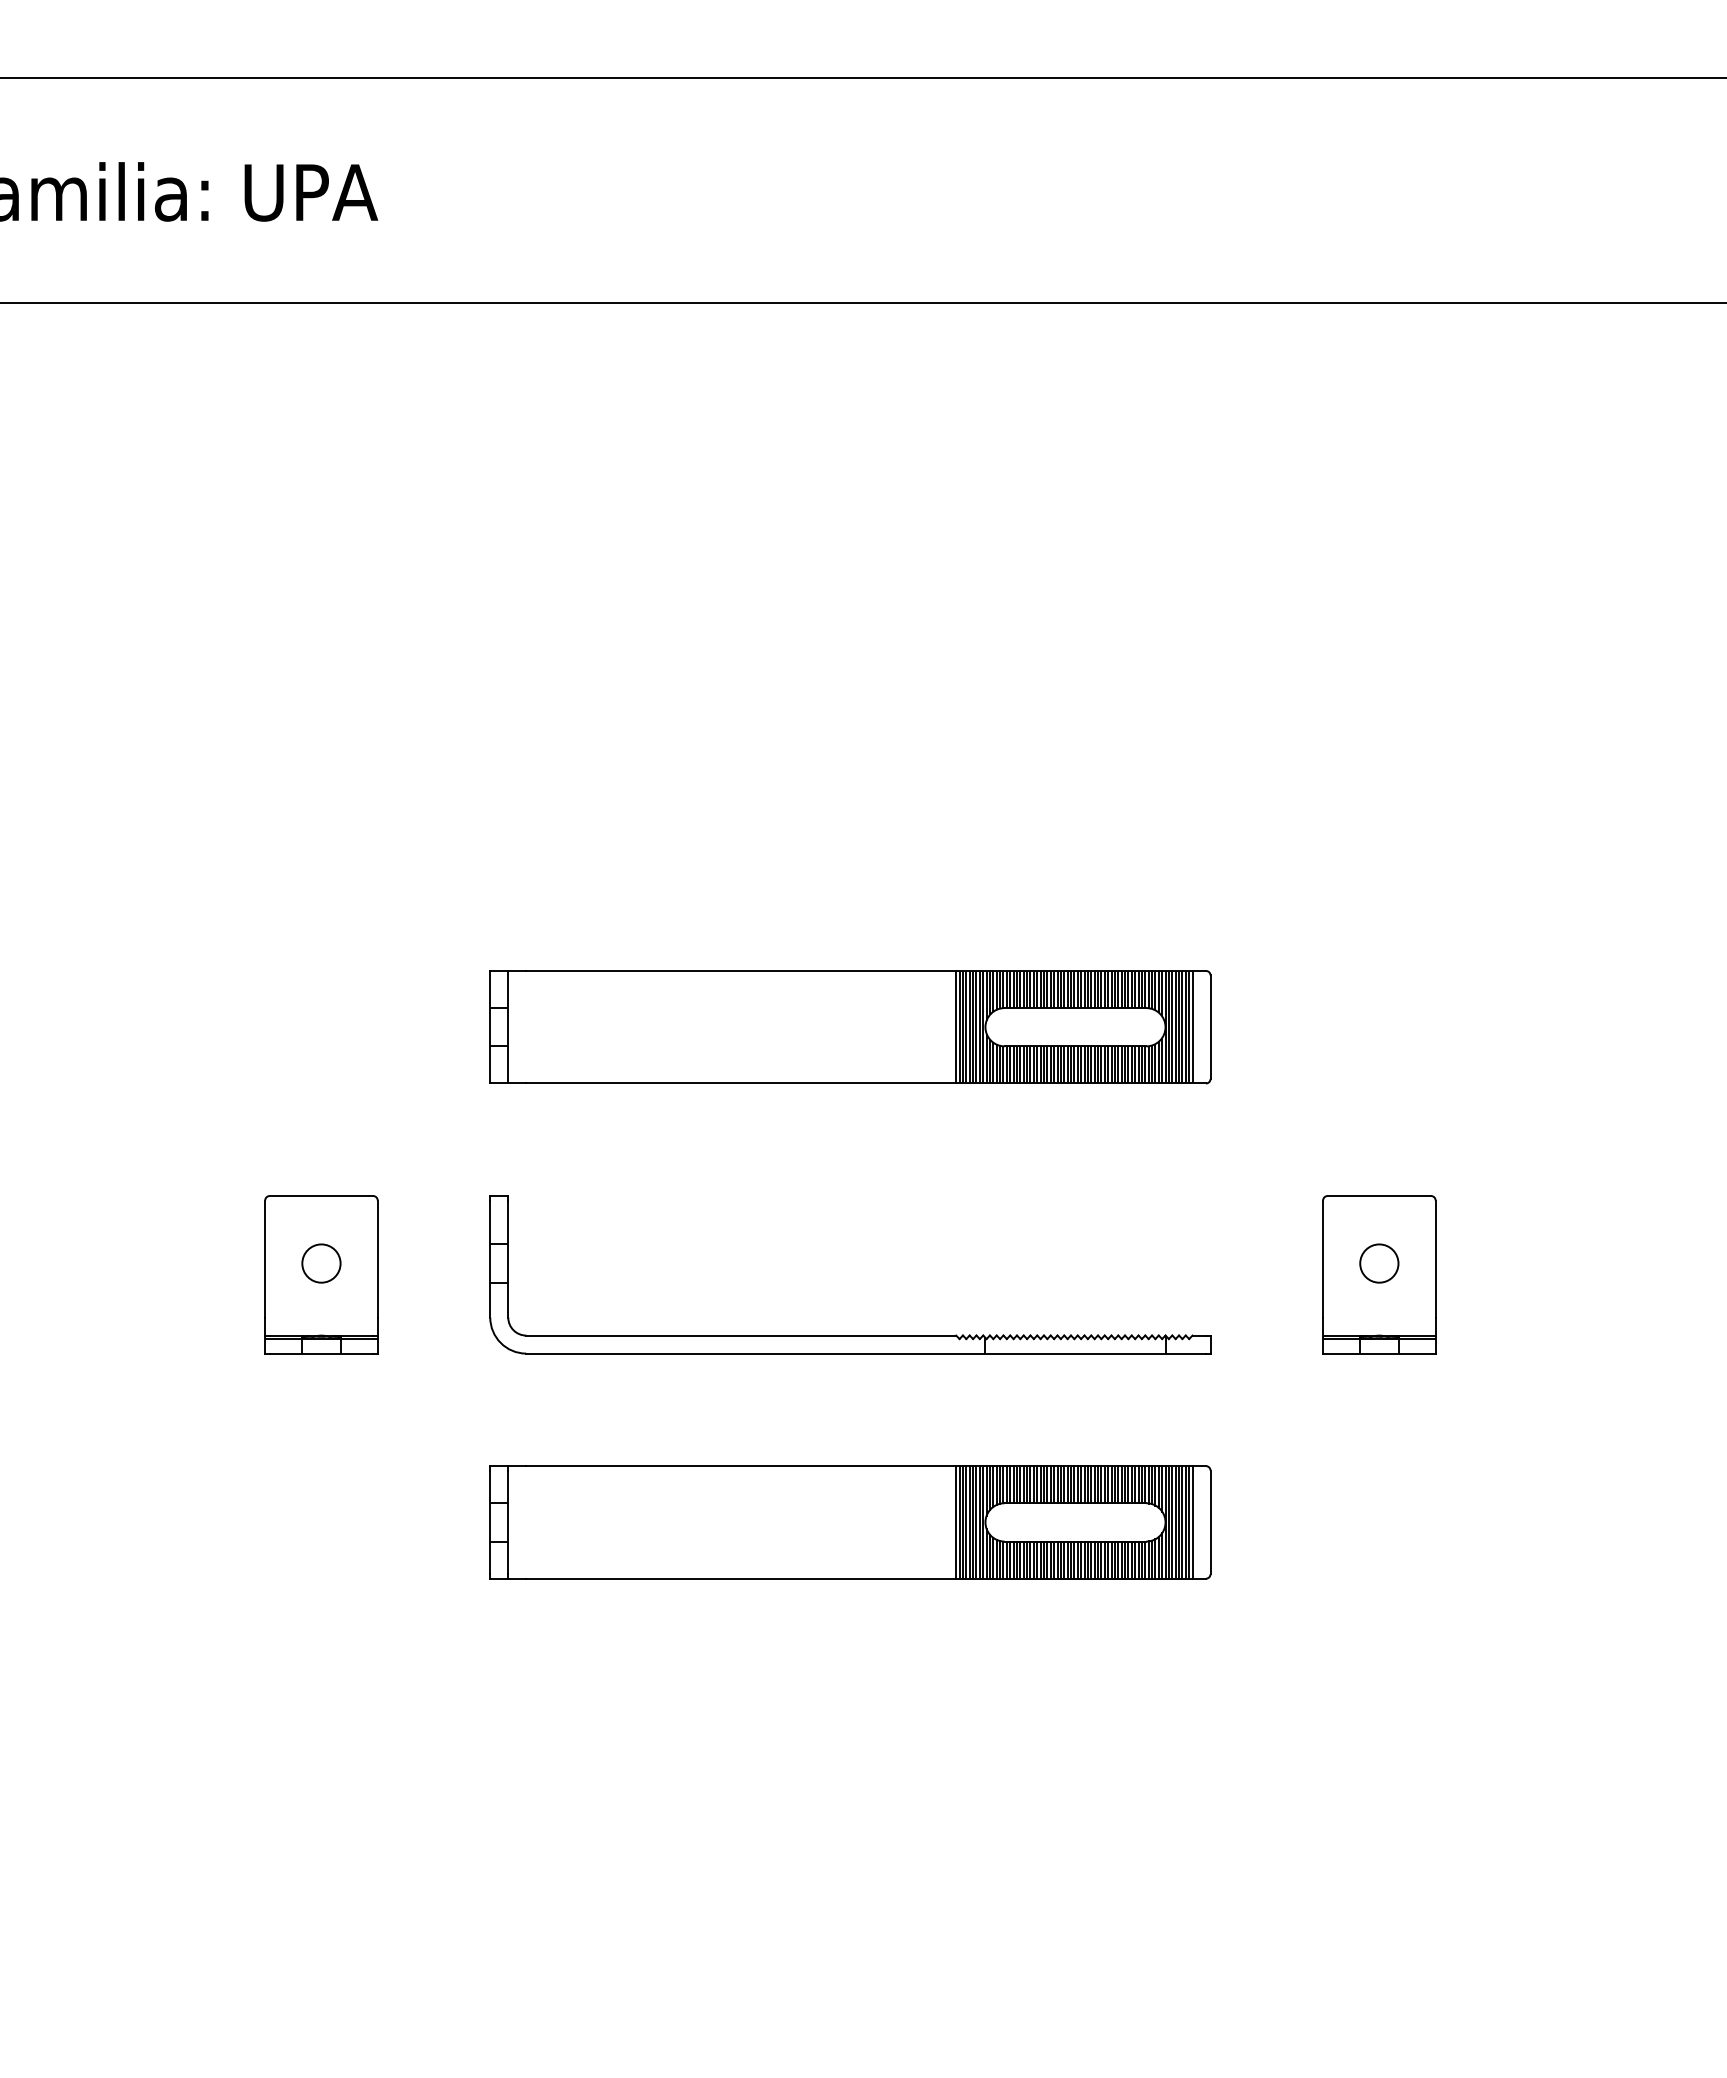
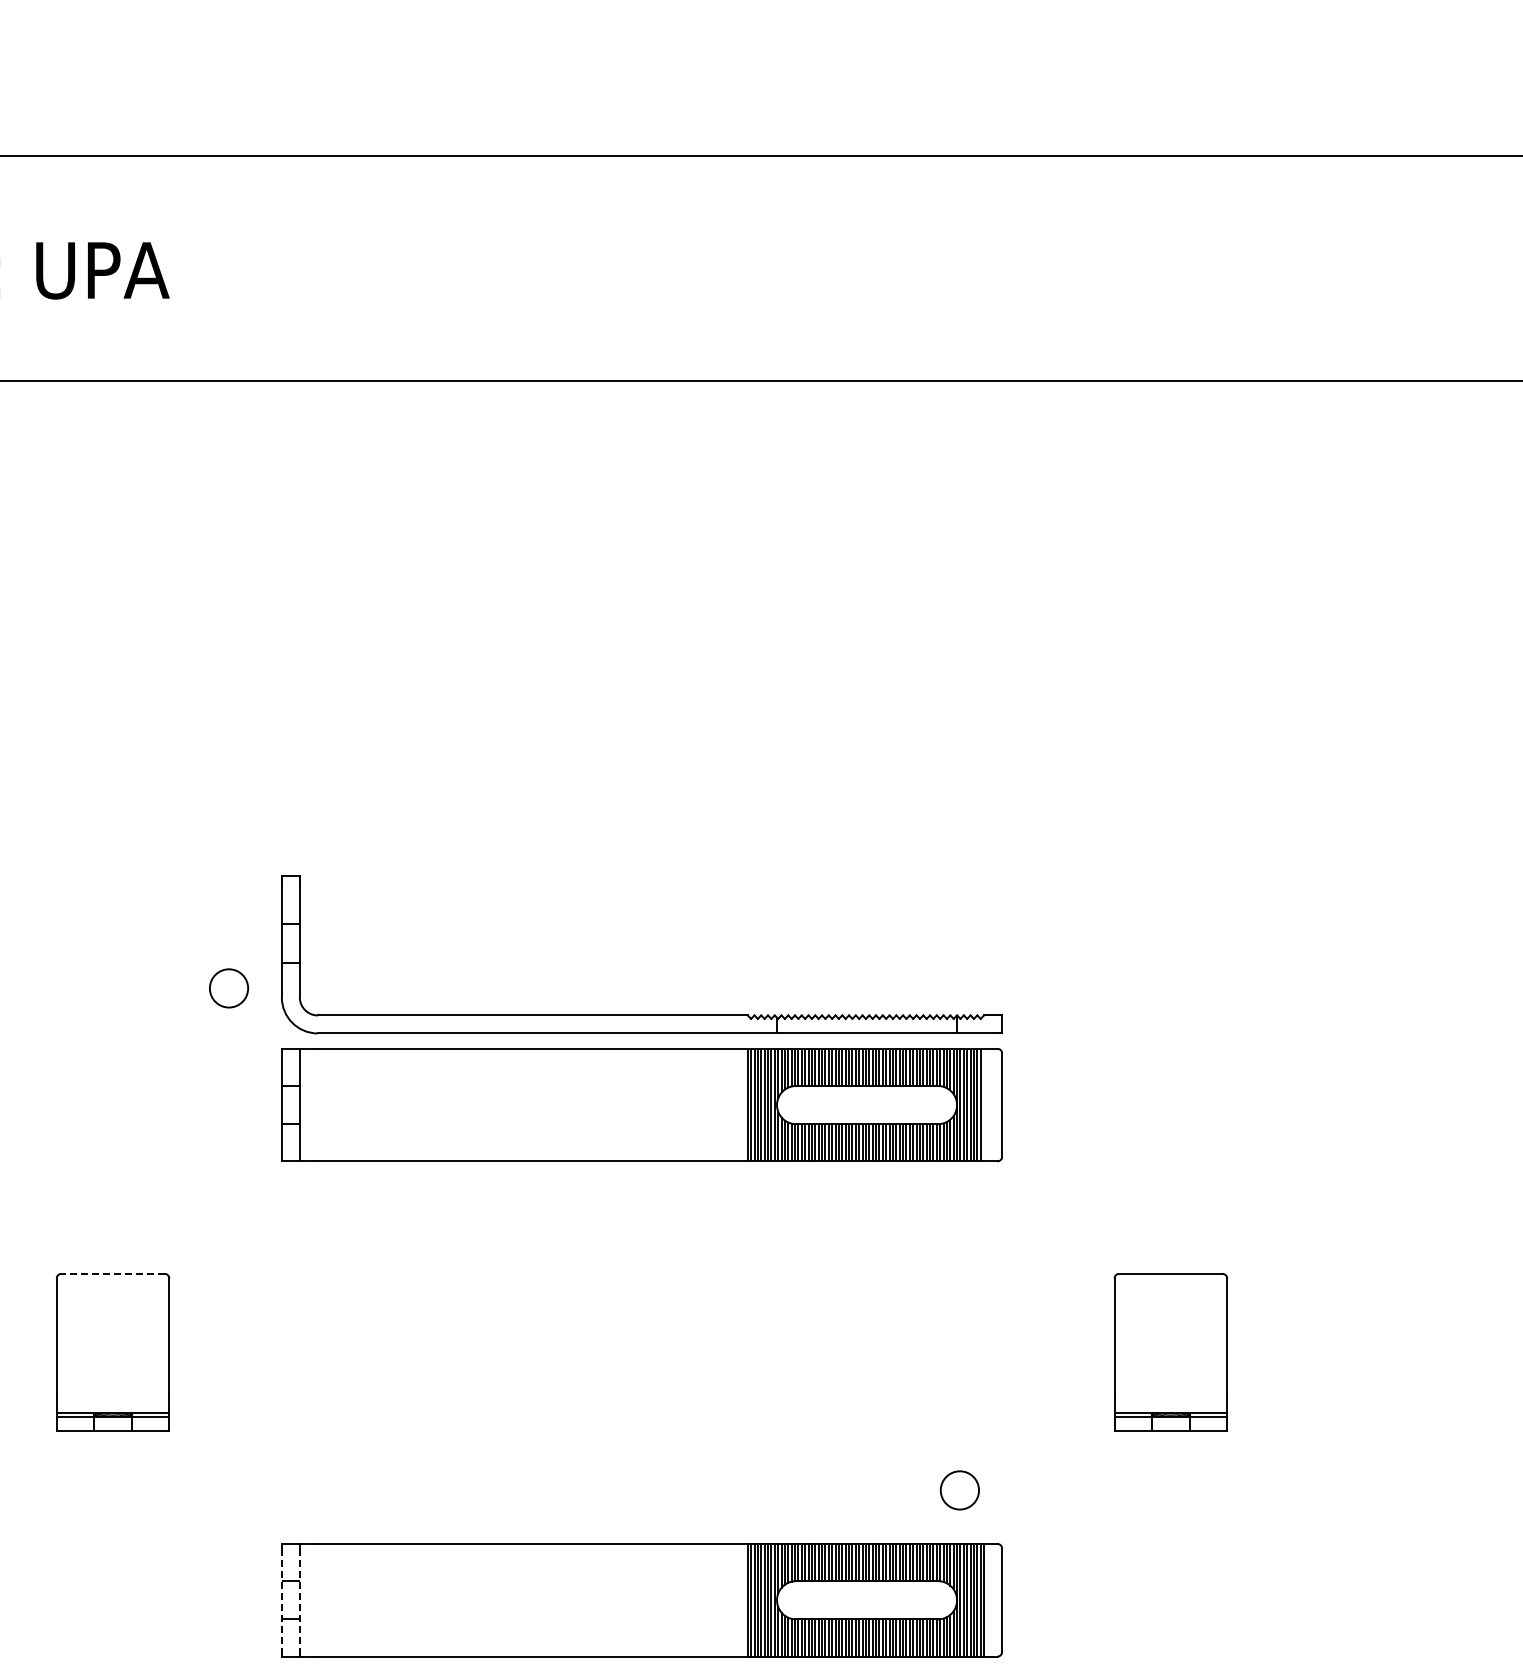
line: (1192, 1026) -> (984, 1104), removed
line: (321, 1196) -> (113, 1274), solid -> dashed
circle: (321, 1263) -> (229, 988), moved
circle: (1379, 1263) -> (960, 1490), moved
part: (850, 1335) -> (642, 1015), moved
line: (490, 1522) -> (282, 1600), solid -> dashed
line: (508, 1522) -> (300, 1600), solid -> dashed

